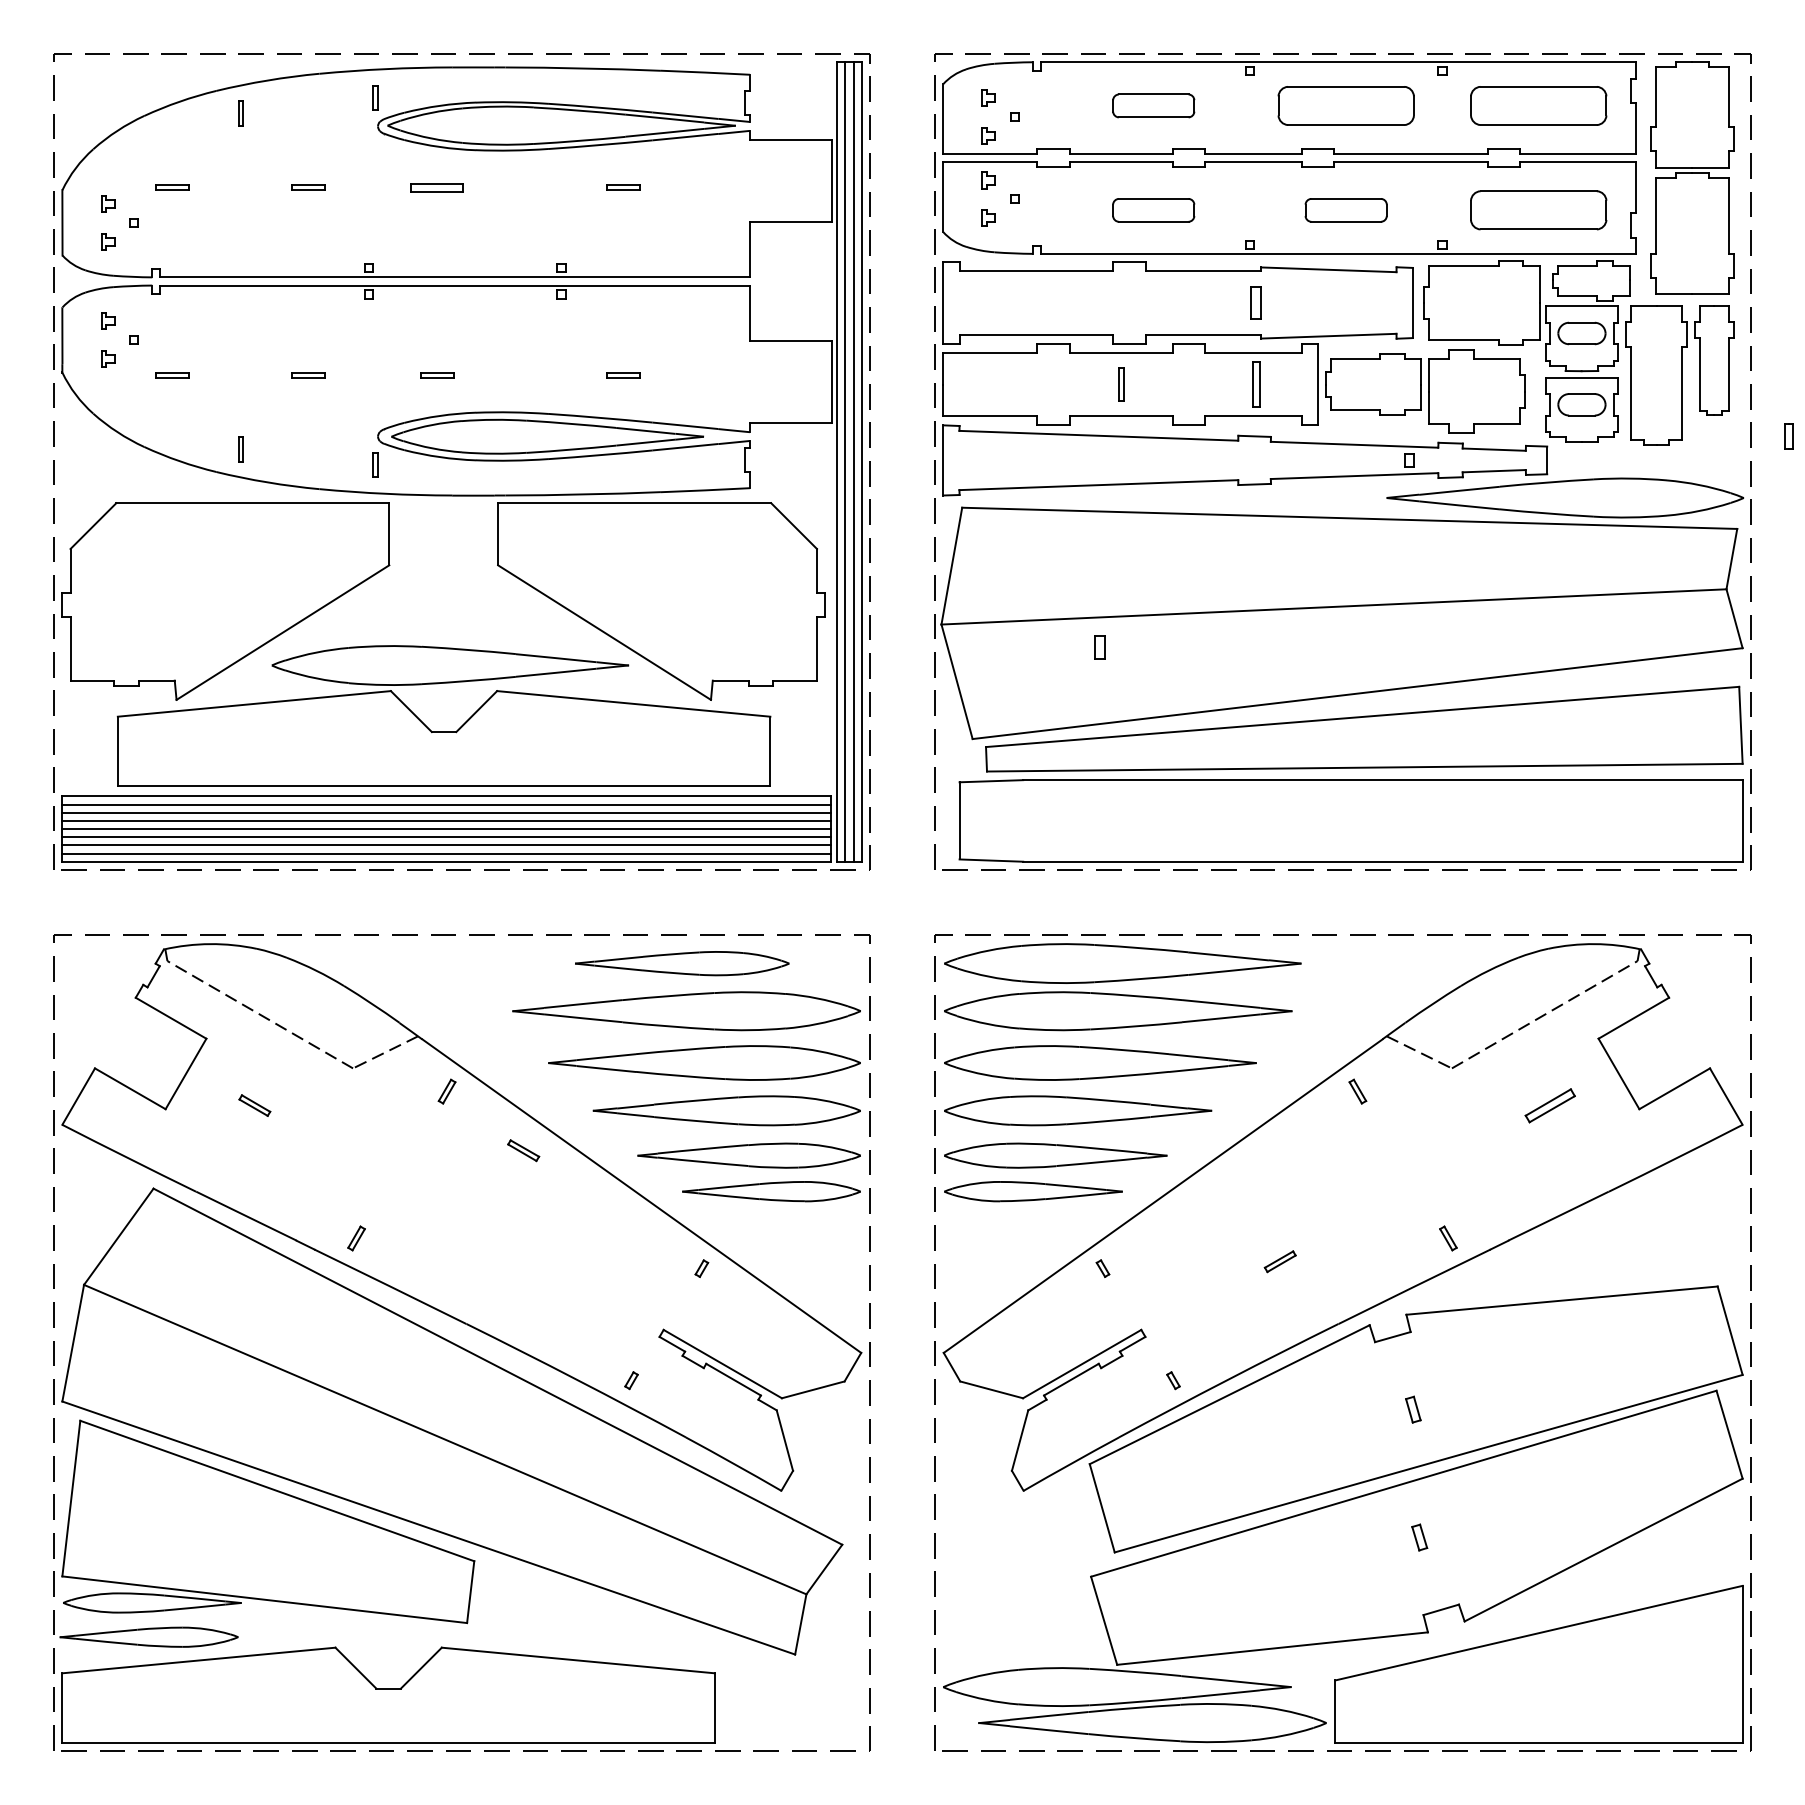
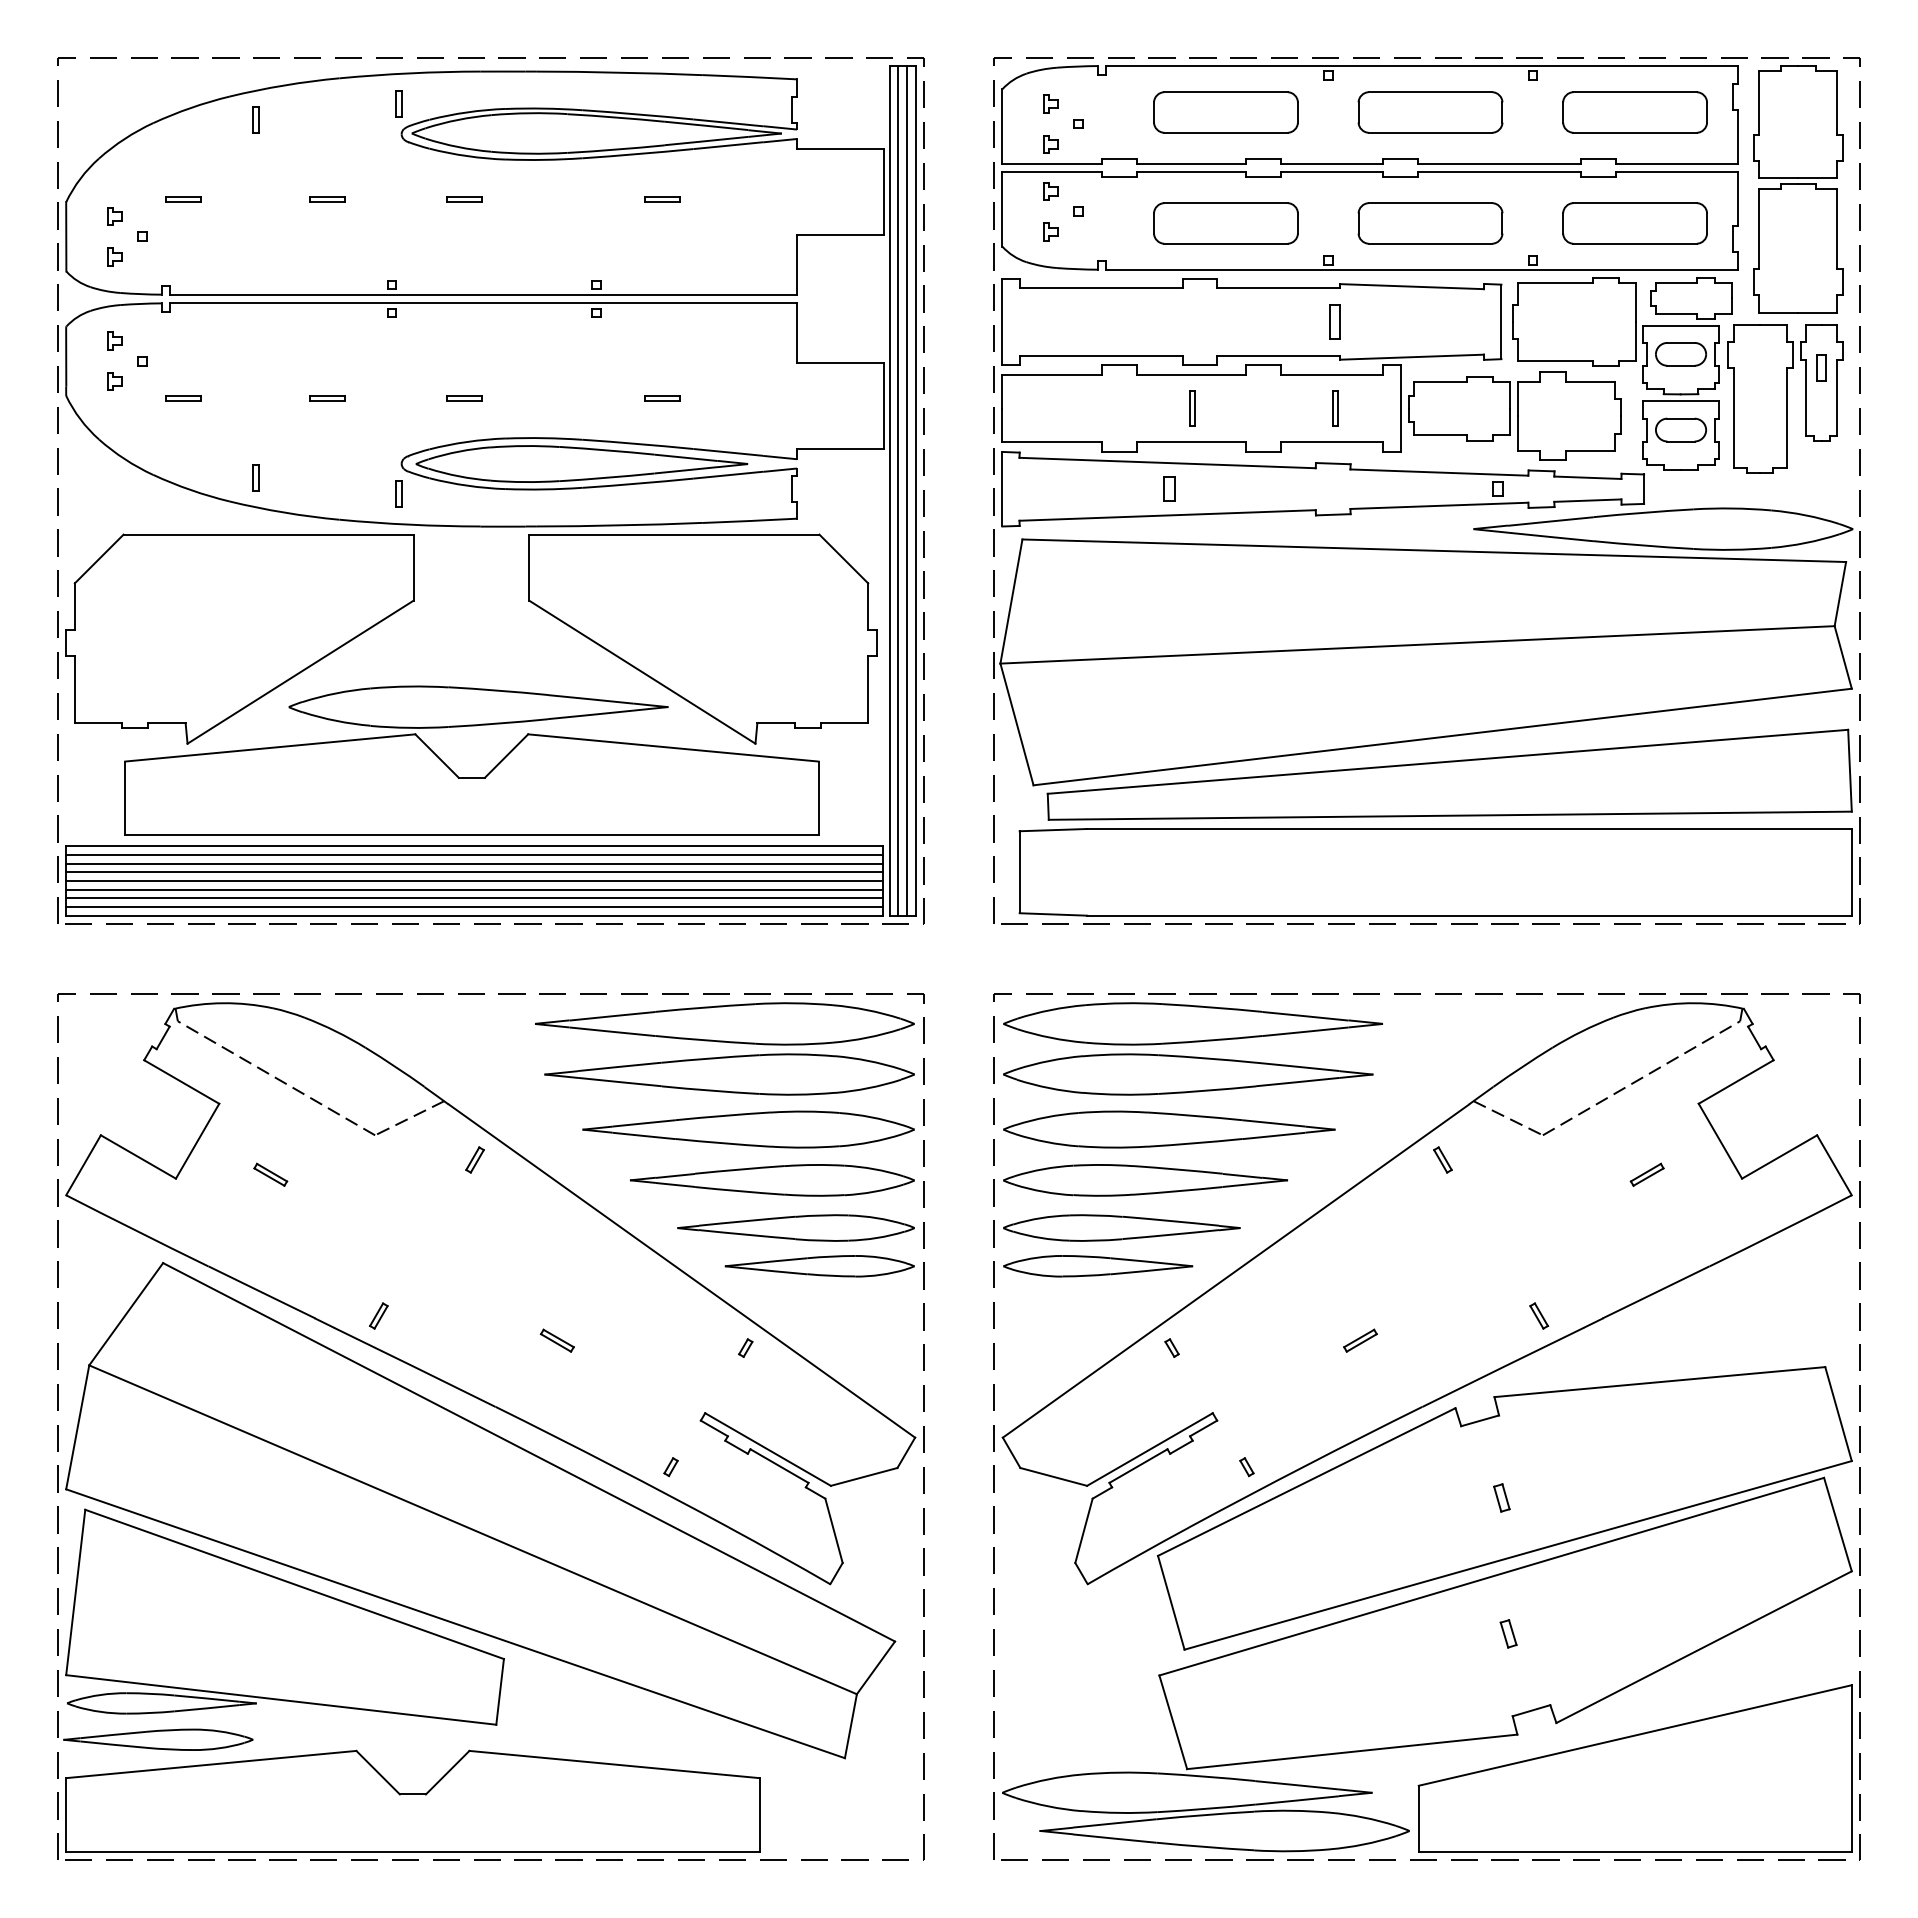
part: (1153, 105) -> (1225, 112), size x1.67
part: (437, 187) -> (464, 199), size x0.62
part: (1153, 210) -> (1225, 223), size x1.67
part: (1346, 210) -> (1430, 223), size x1.67
part: (1256, 384) -> (1335, 408), size x0.71
part: (1788, 436) -> (1821, 367), moved
part: (1100, 647) -> (1169, 488), moved
part: (681, 963) -> (724, 1023), size x1.67
part: (1549, 1105) -> (1646, 1174), size x0.62
part: (522, 1150) -> (556, 1340), moved

